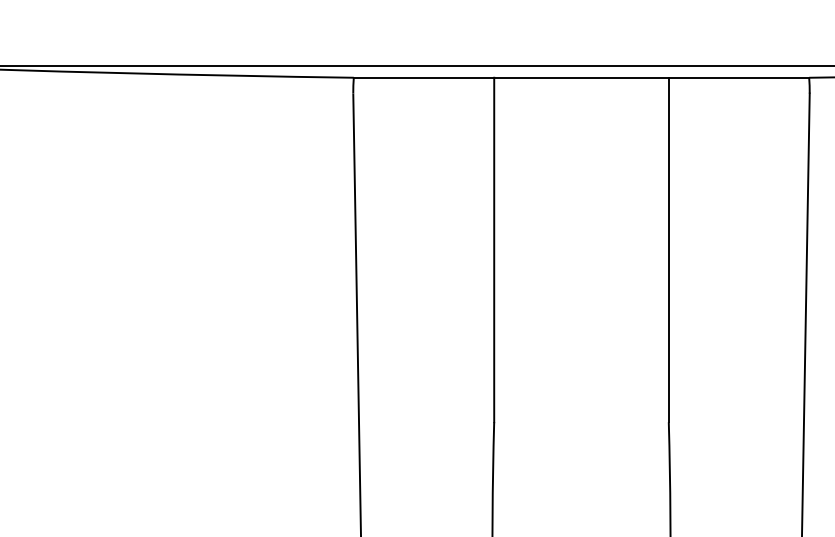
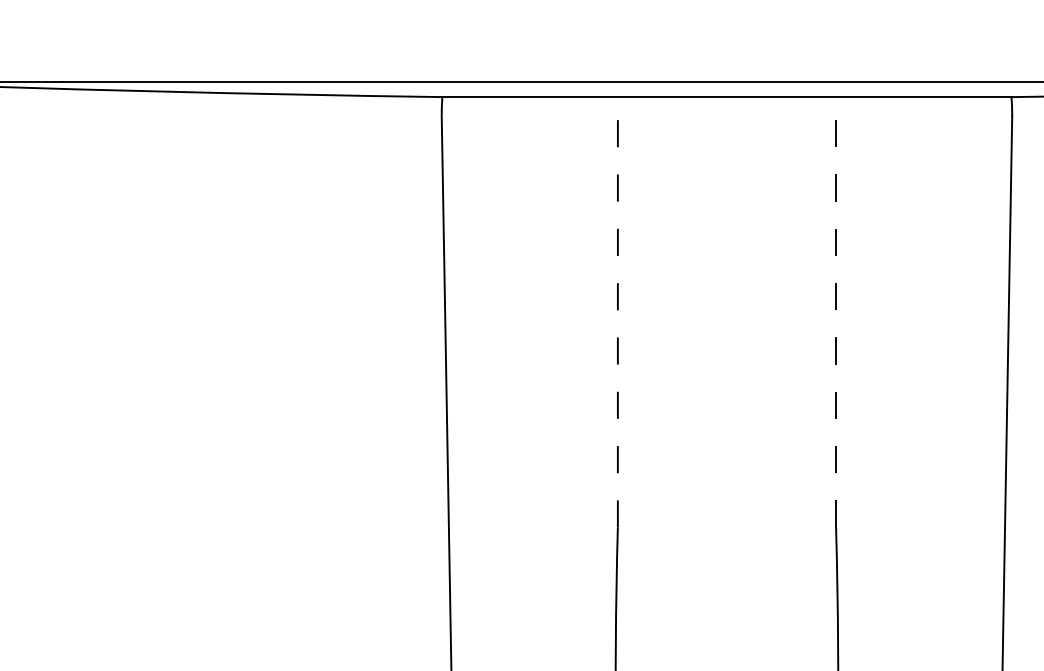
line: (494, 249) -> (618, 311), solid -> dashed
line: (668, 249) -> (835, 311), solid -> dashed

